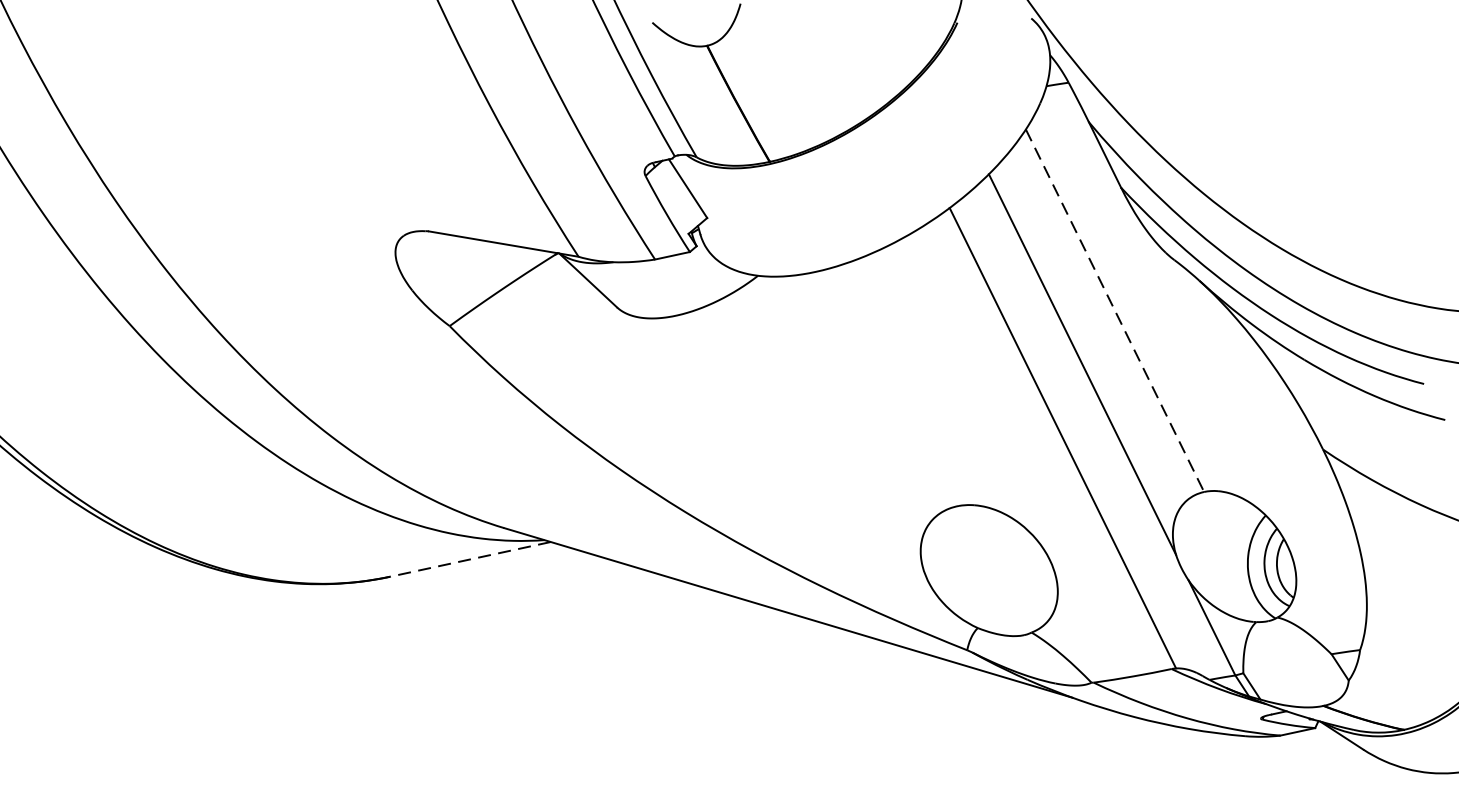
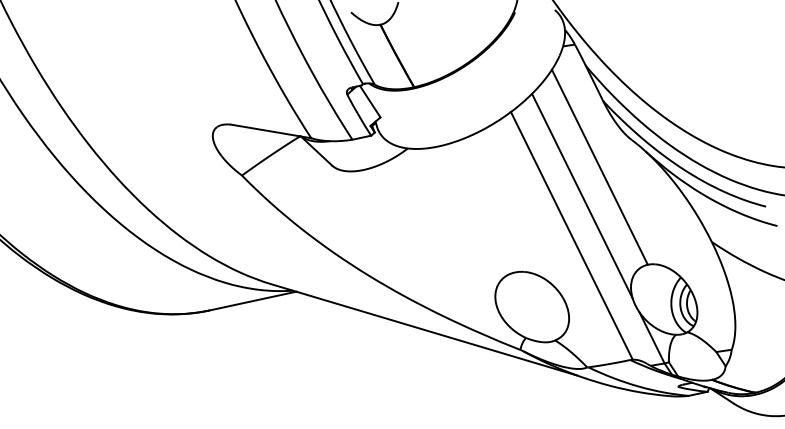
line: (1114, 311) -> (599, 167), dashed -> solid
line: (469, 560) -> (252, 301), dashed -> solid

